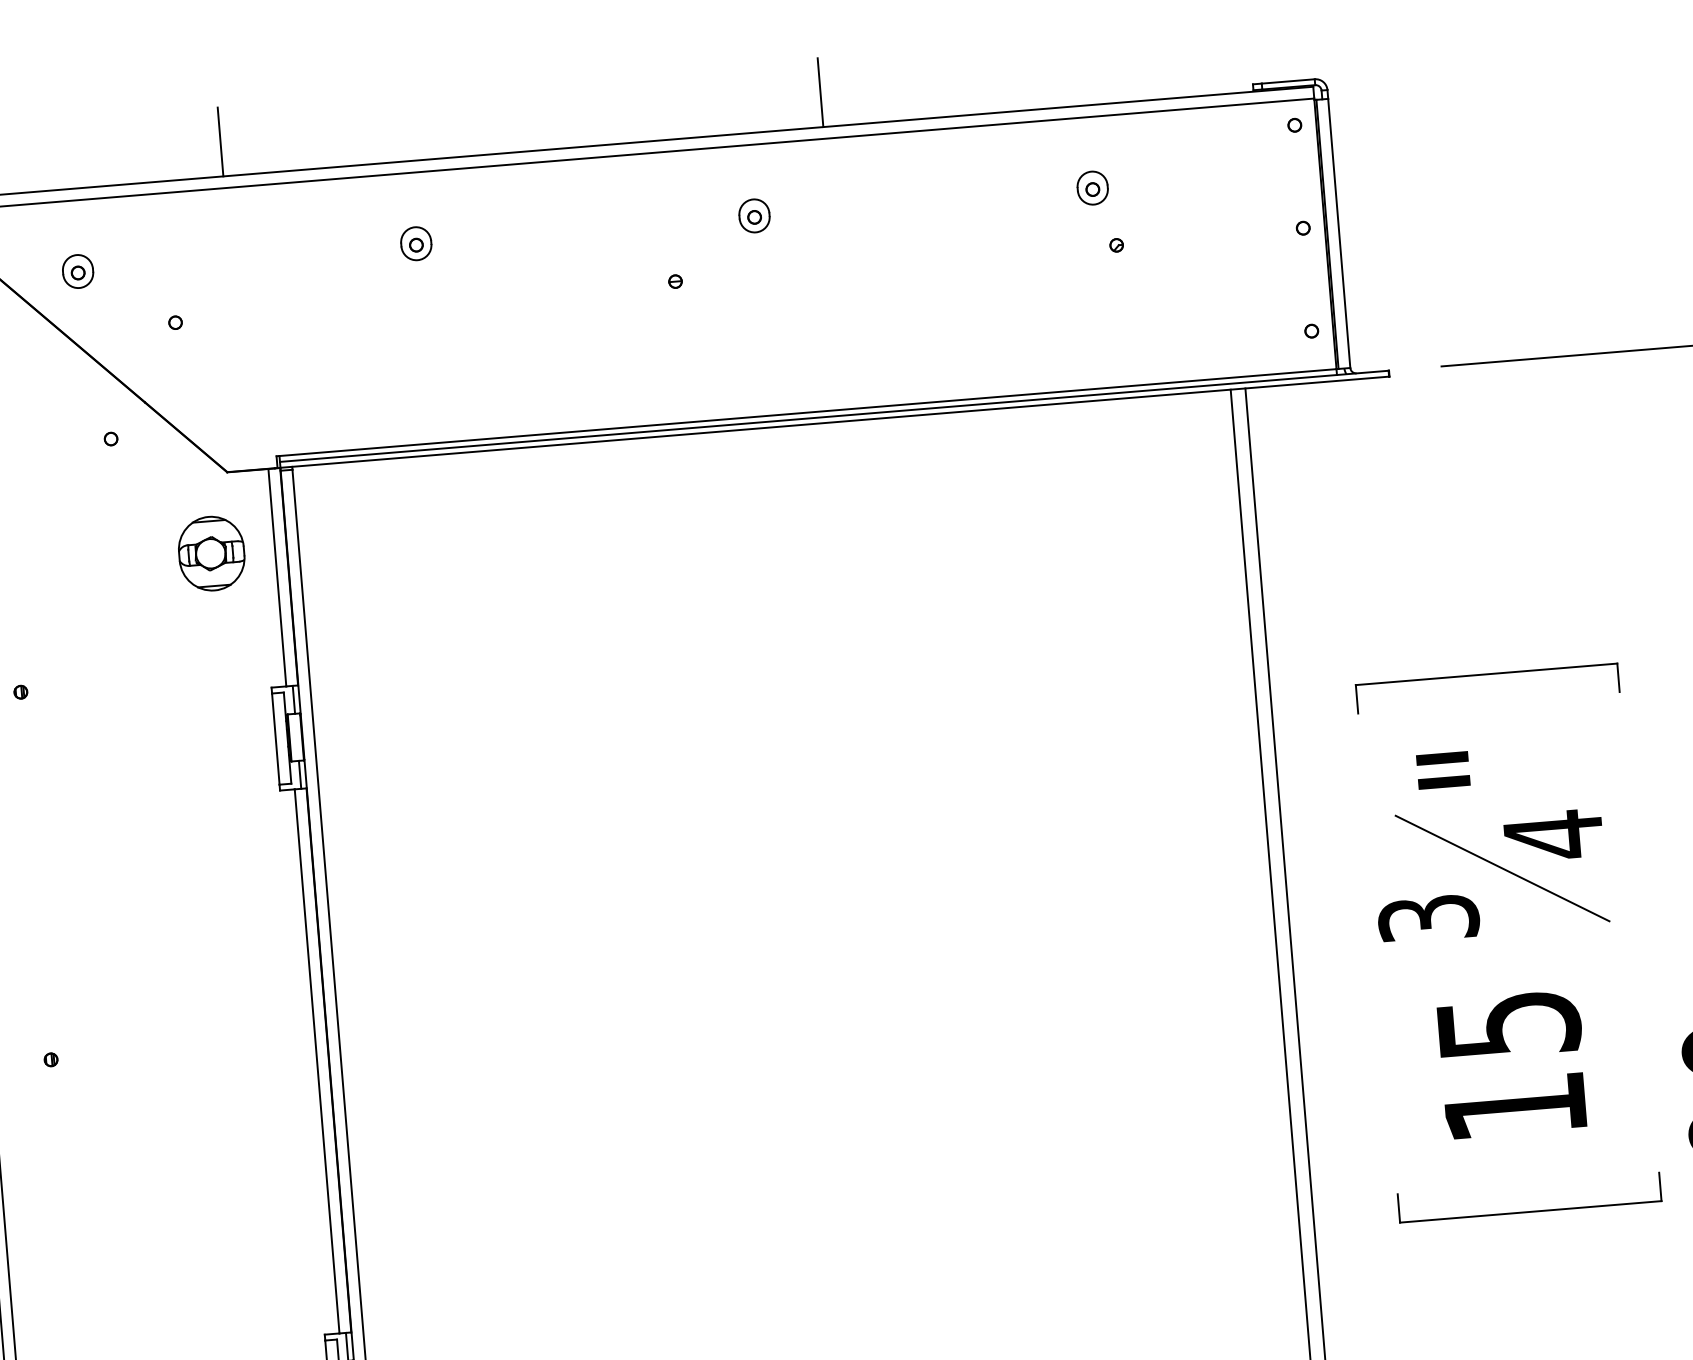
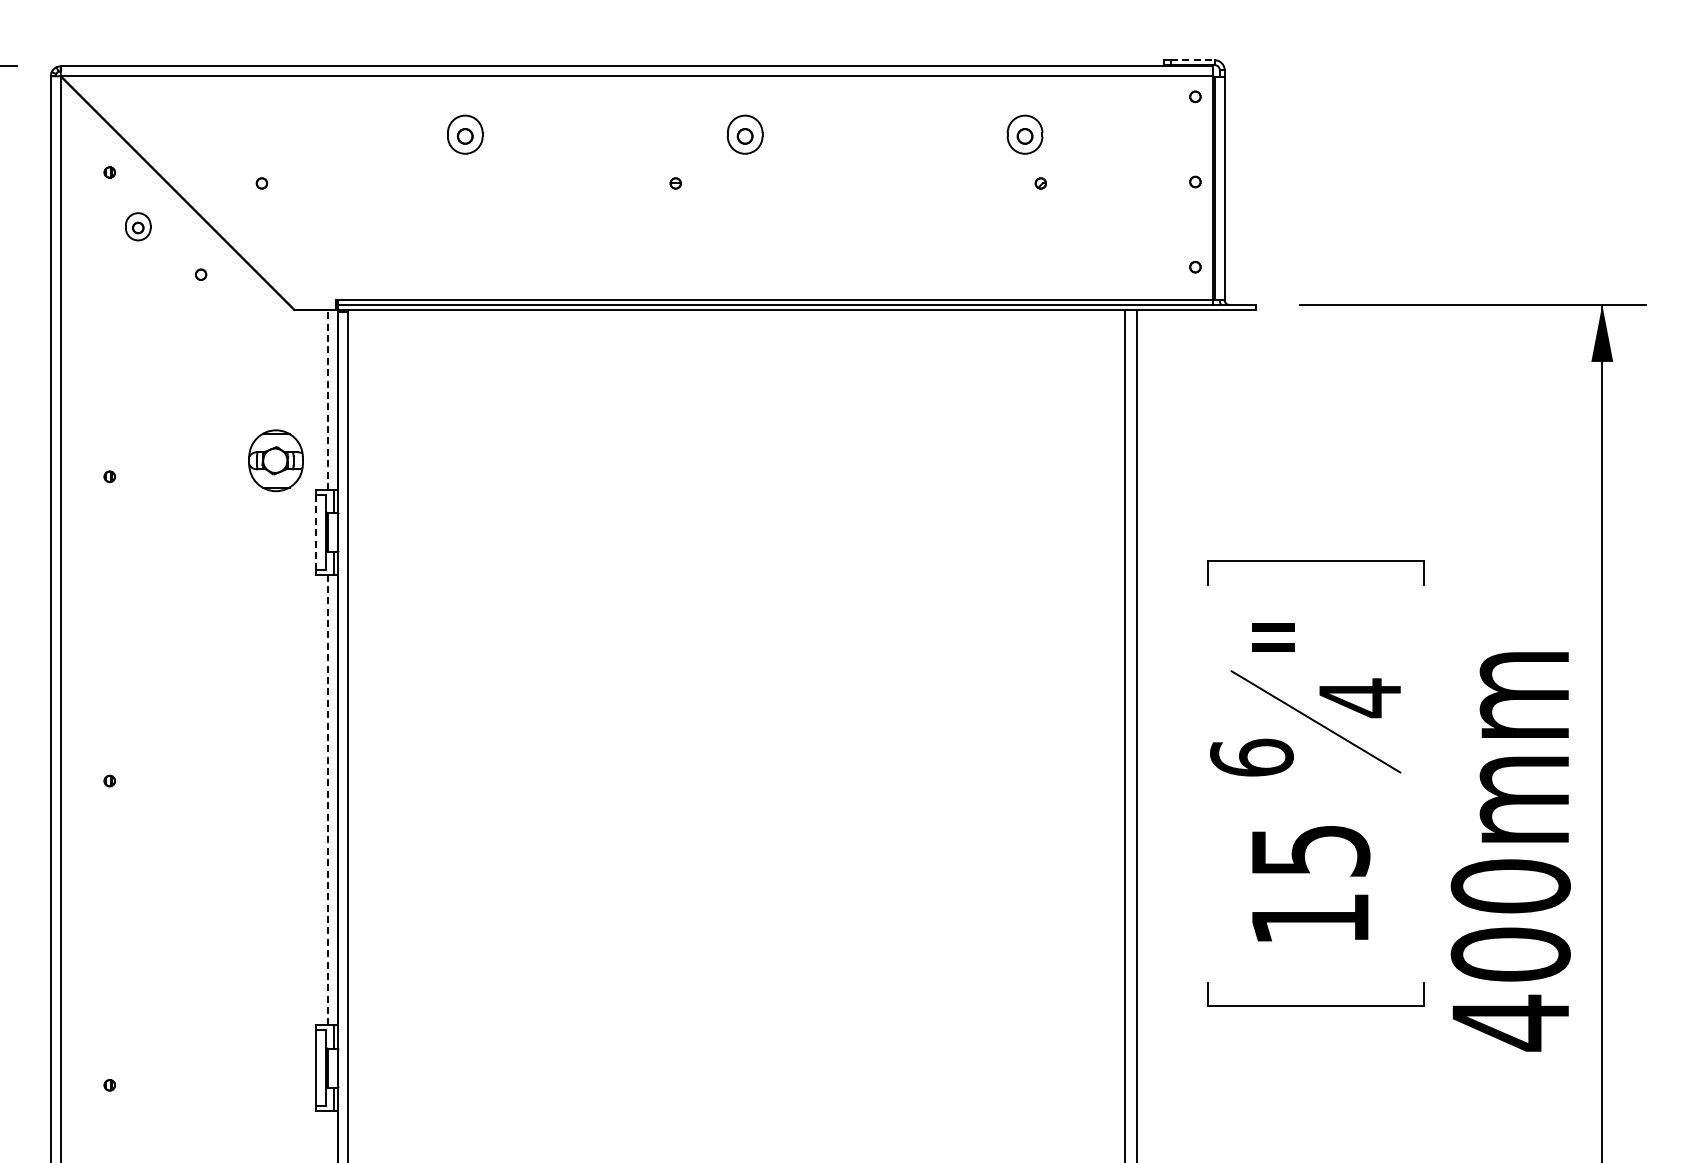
line: (1288, 81) -> (1193, 60), solid -> dashed
line: (820, 92) -> (807, 37), removed
line: (220, 141) -> (311, 37), removed
part: (1092, 187) -> (1024, 134), size x1.4
part: (753, 215) -> (744, 134), size x1.4
part: (415, 243) -> (464, 134), size x1.4
part: (78, 271) -> (138, 226), moved
part: (211, 553) -> (275, 460), moved
line: (277, 577) -> (328, 399), solid -> dashed
line: (276, 739) -> (316, 532), solid -> dashed
text: (1428, 917) -> (1251, 757), 3 -> 6
line: (317, 1060) -> (328, 799), solid -> dashed

